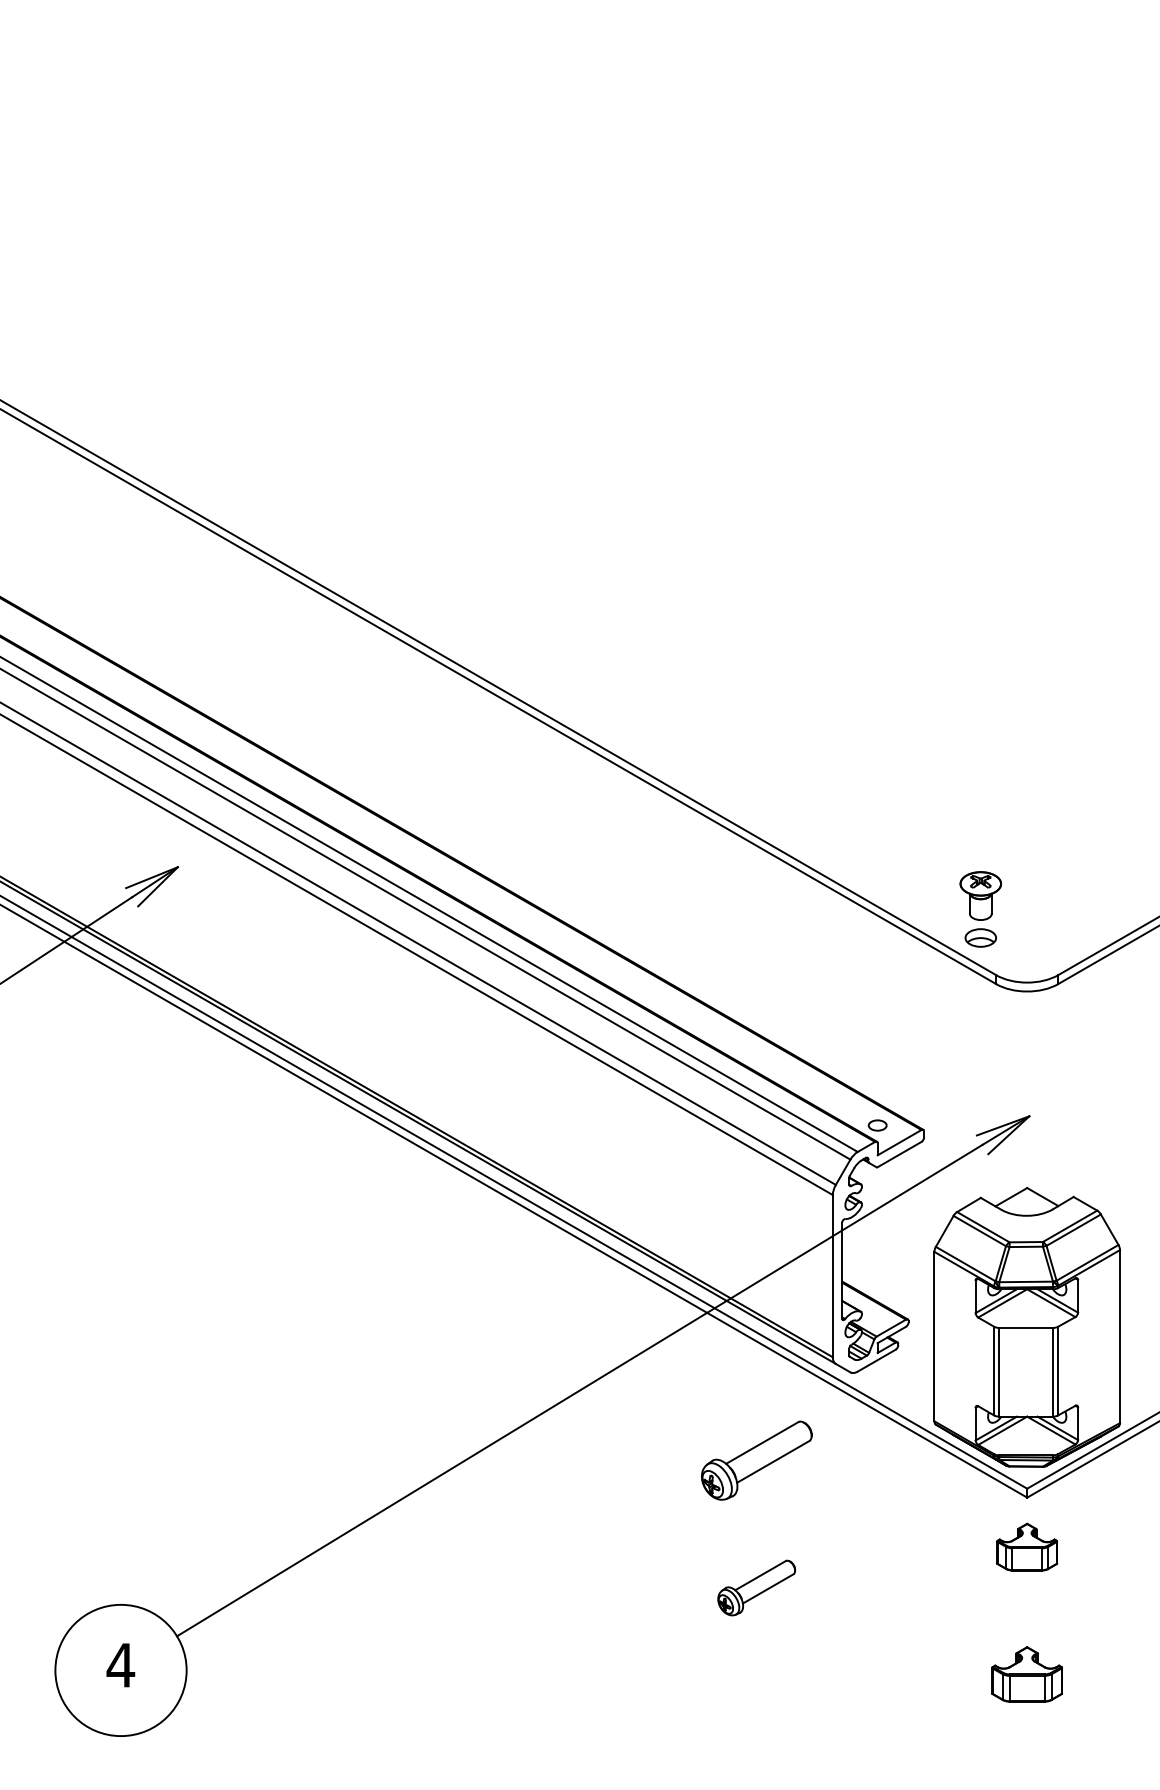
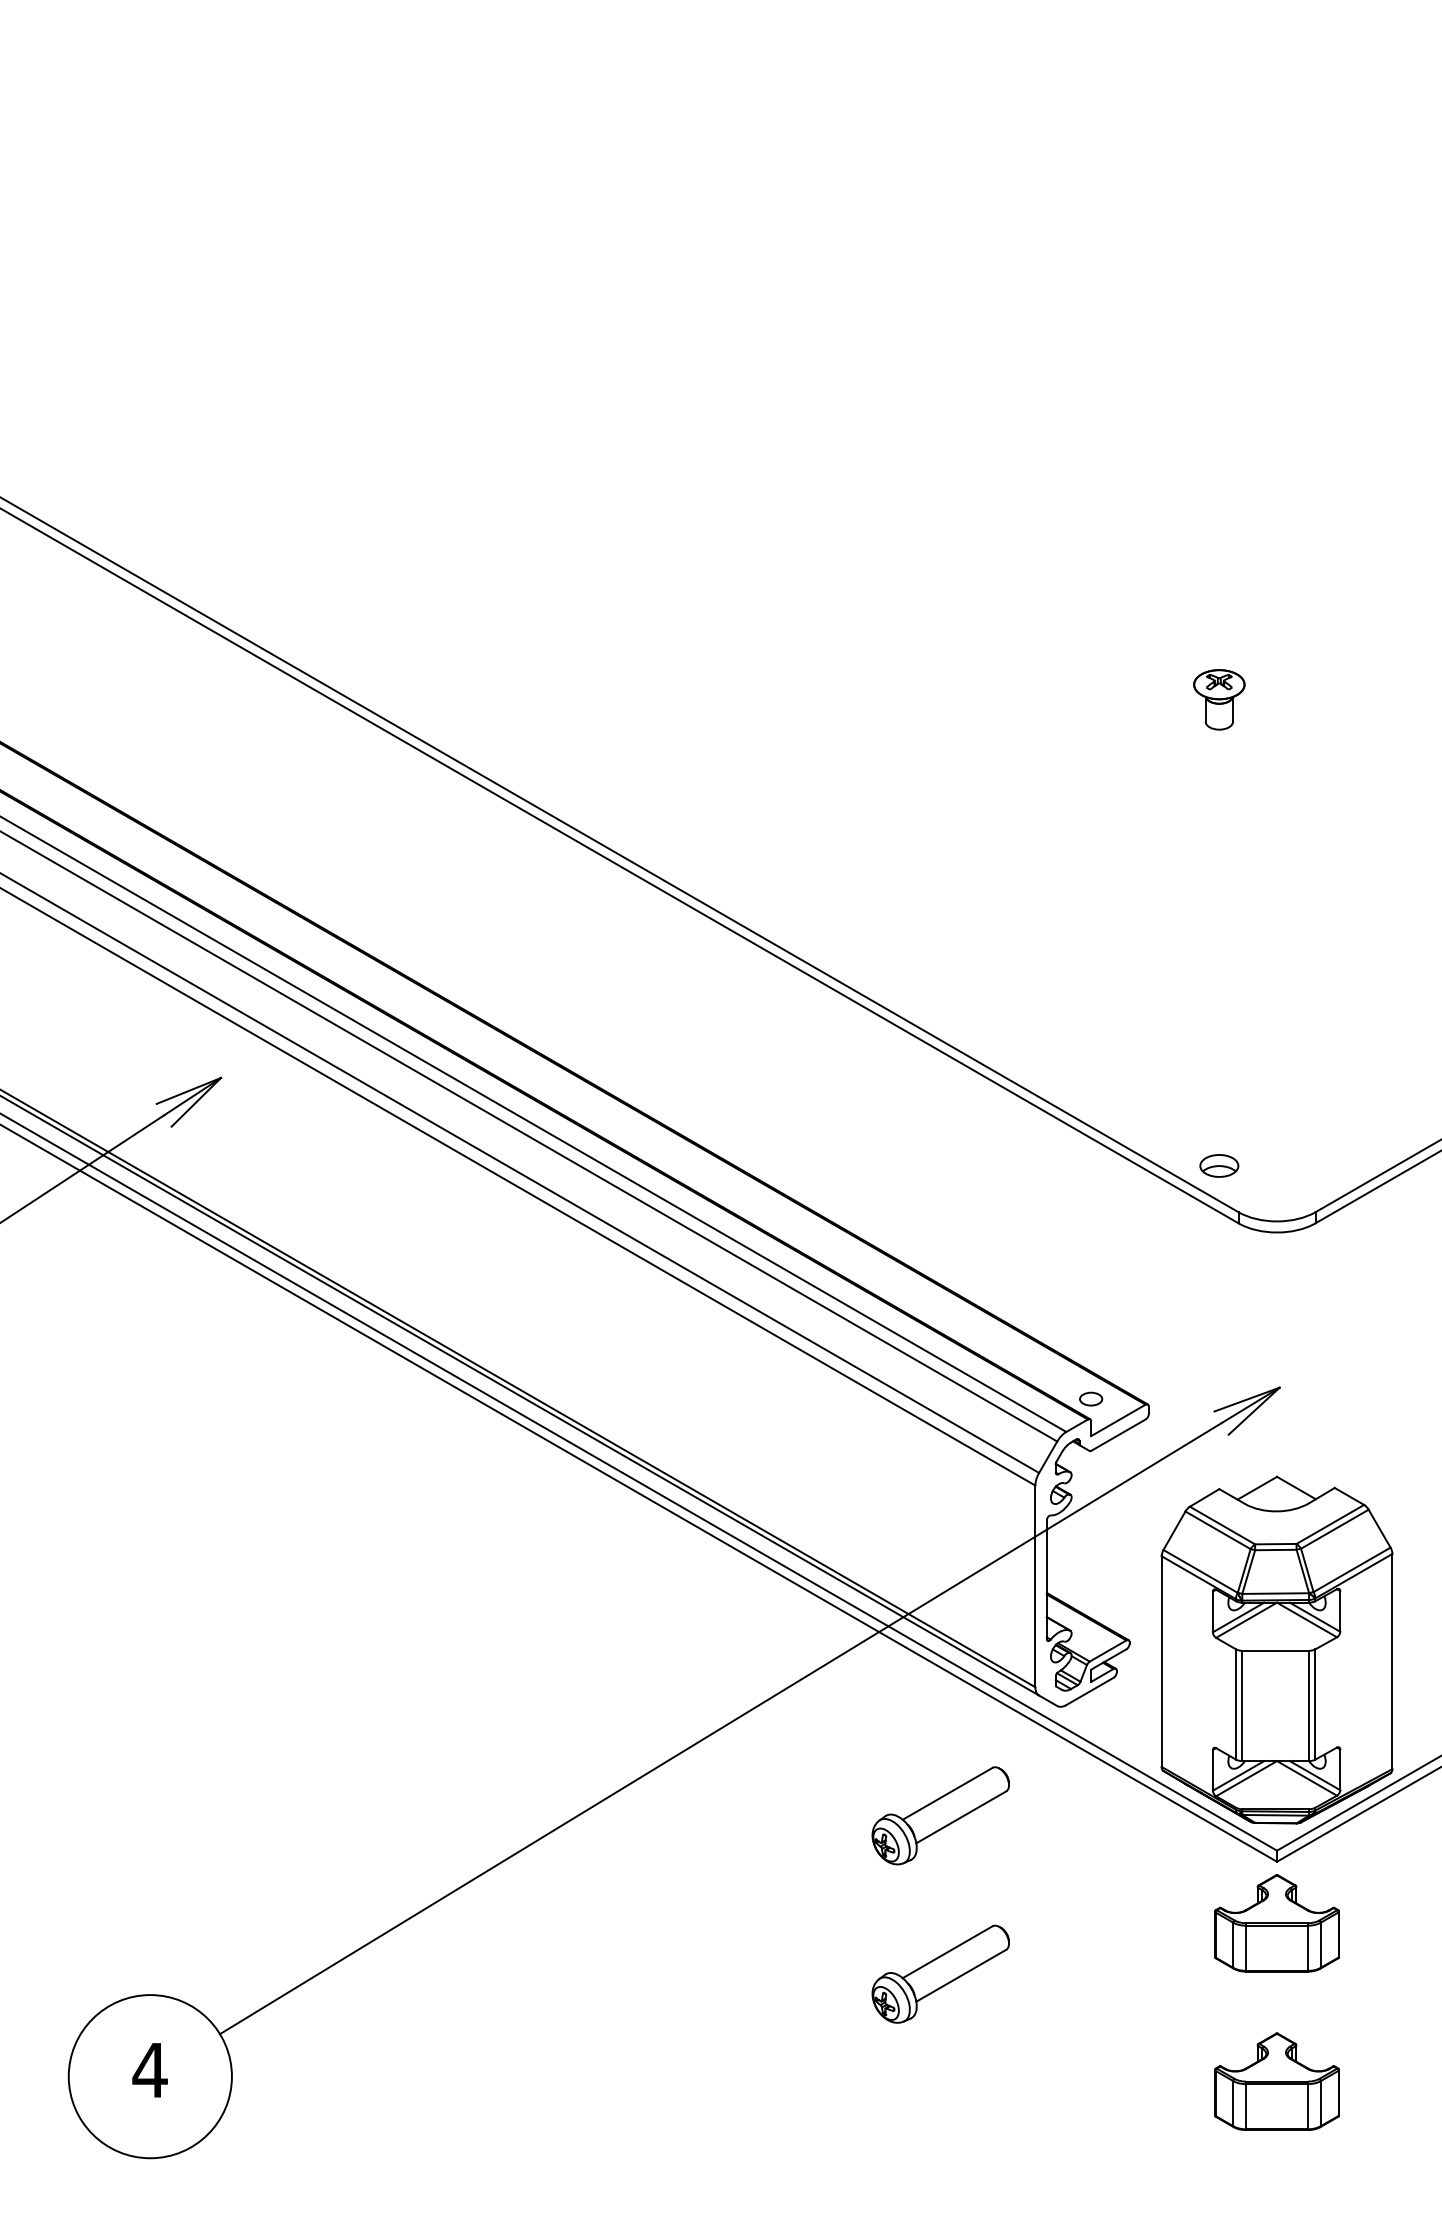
part: (980, 895) -> (1219, 699), moved
part: (1026, 1547) -> (1276, 1923), size x1.67
part: (756, 1587) -> (940, 1973), size x1.43
part: (1026, 1674) -> (1276, 2081), size x1.43

